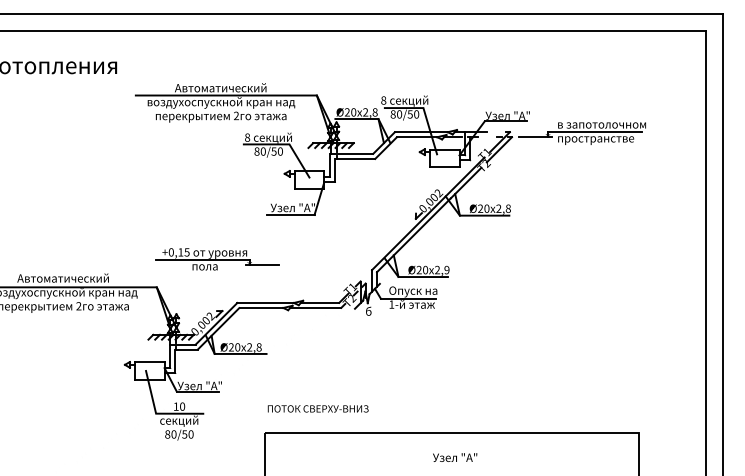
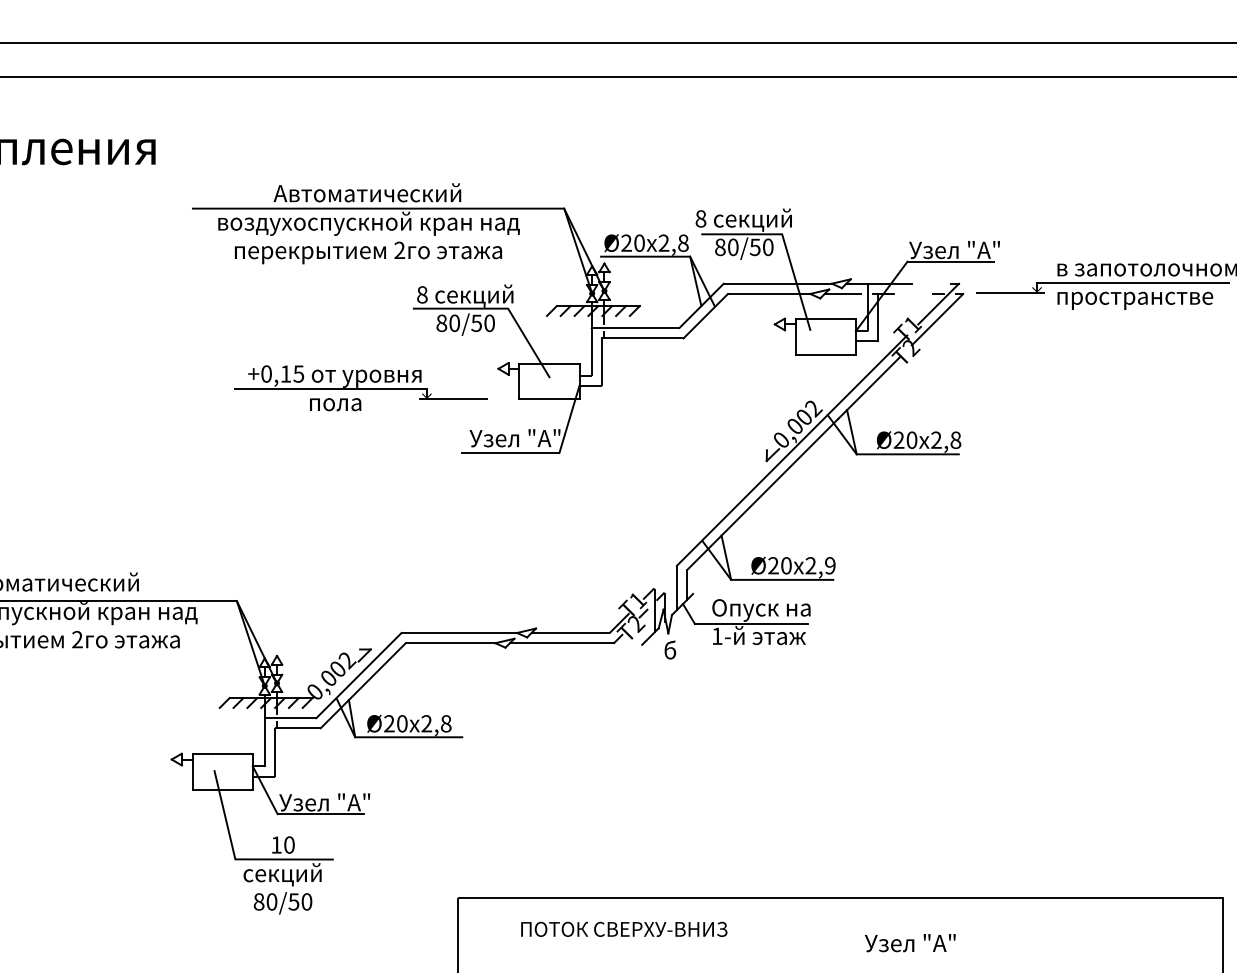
part: (217, 259) -> (360, 388), moved
text: (317, 408) -> (622, 928), moved
text: (455, 457) -> (911, 942), moved

